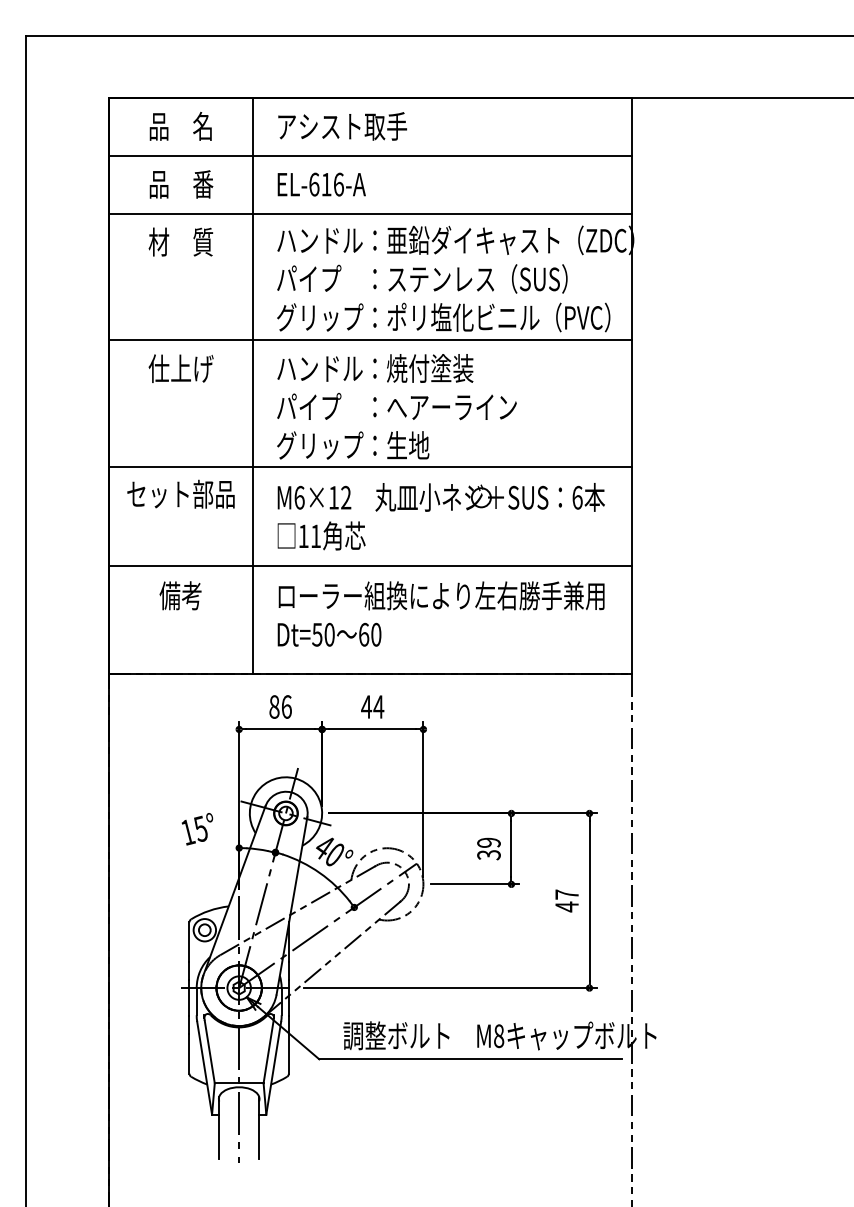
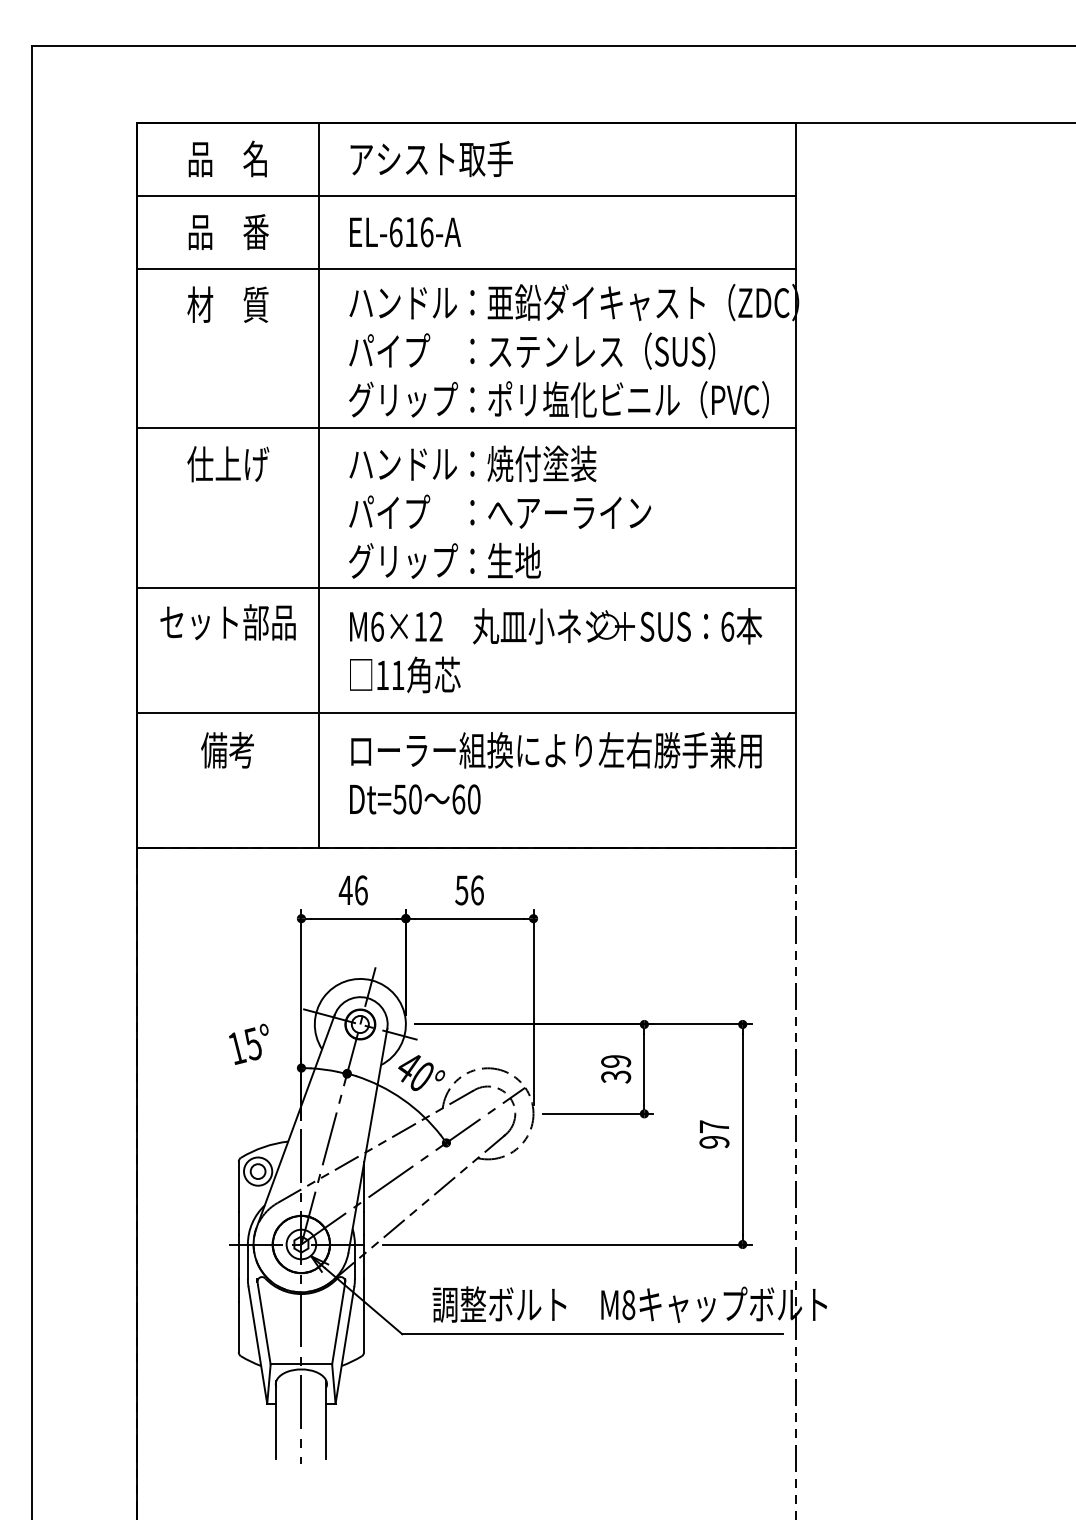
text: (274, 707) -> (345, 890), 86 -> 46
text: (372, 707) -> (469, 890), 44 -> 56
text: (567, 907) -> (714, 1142), 47 -> 97

